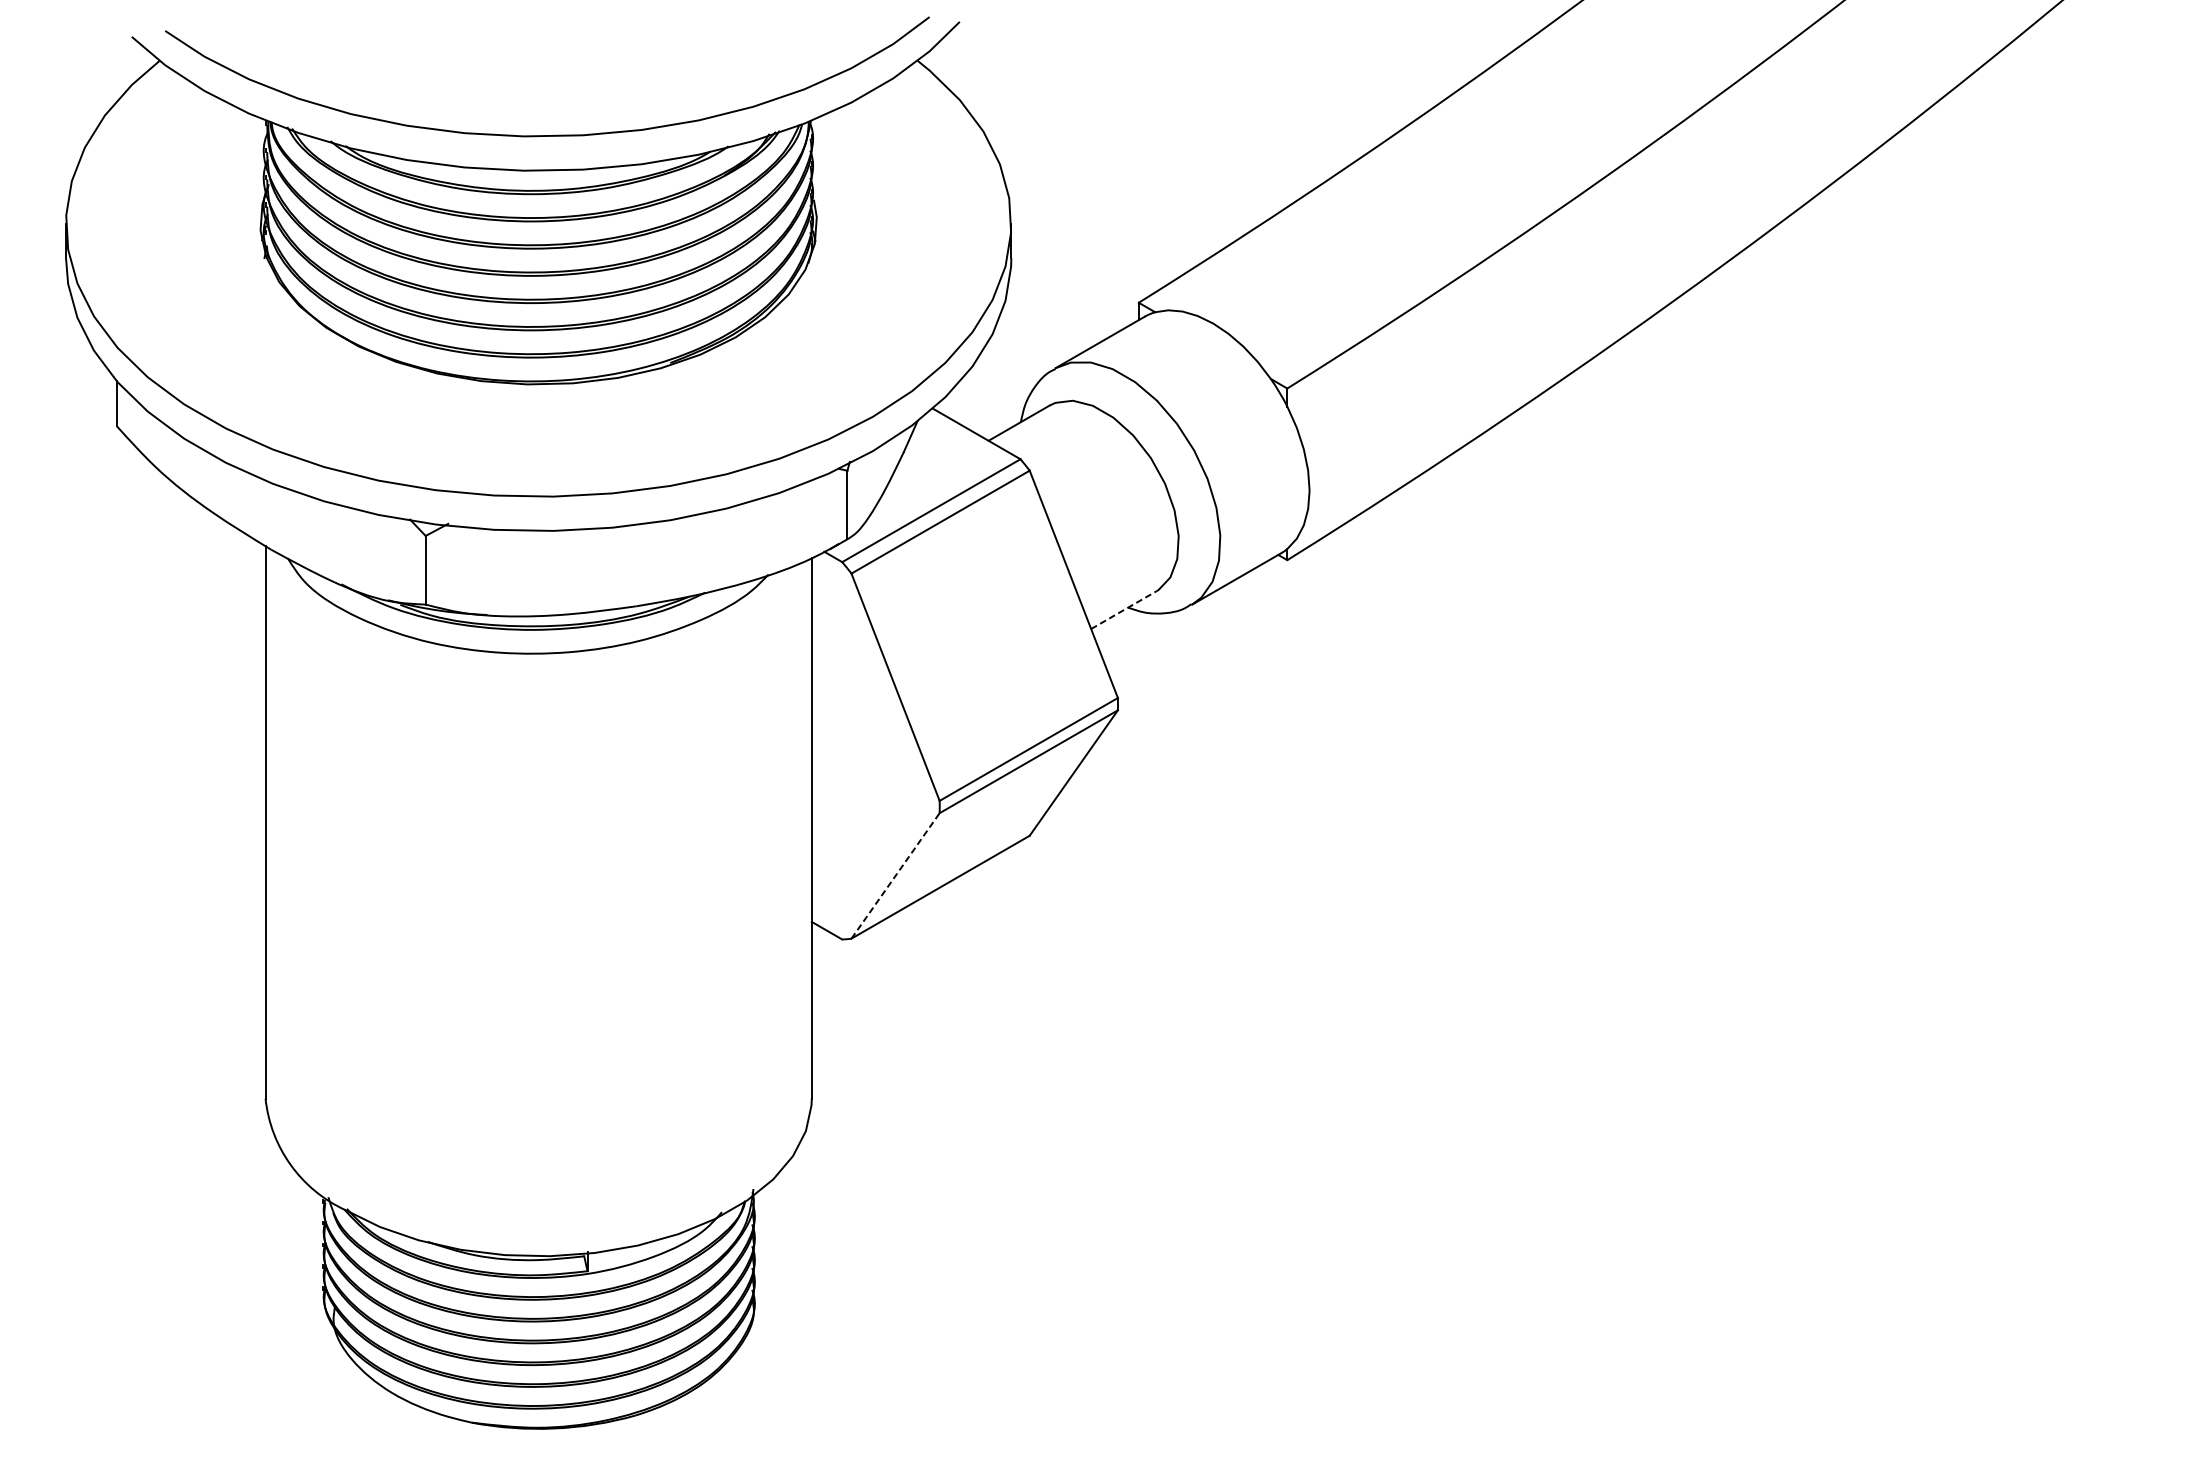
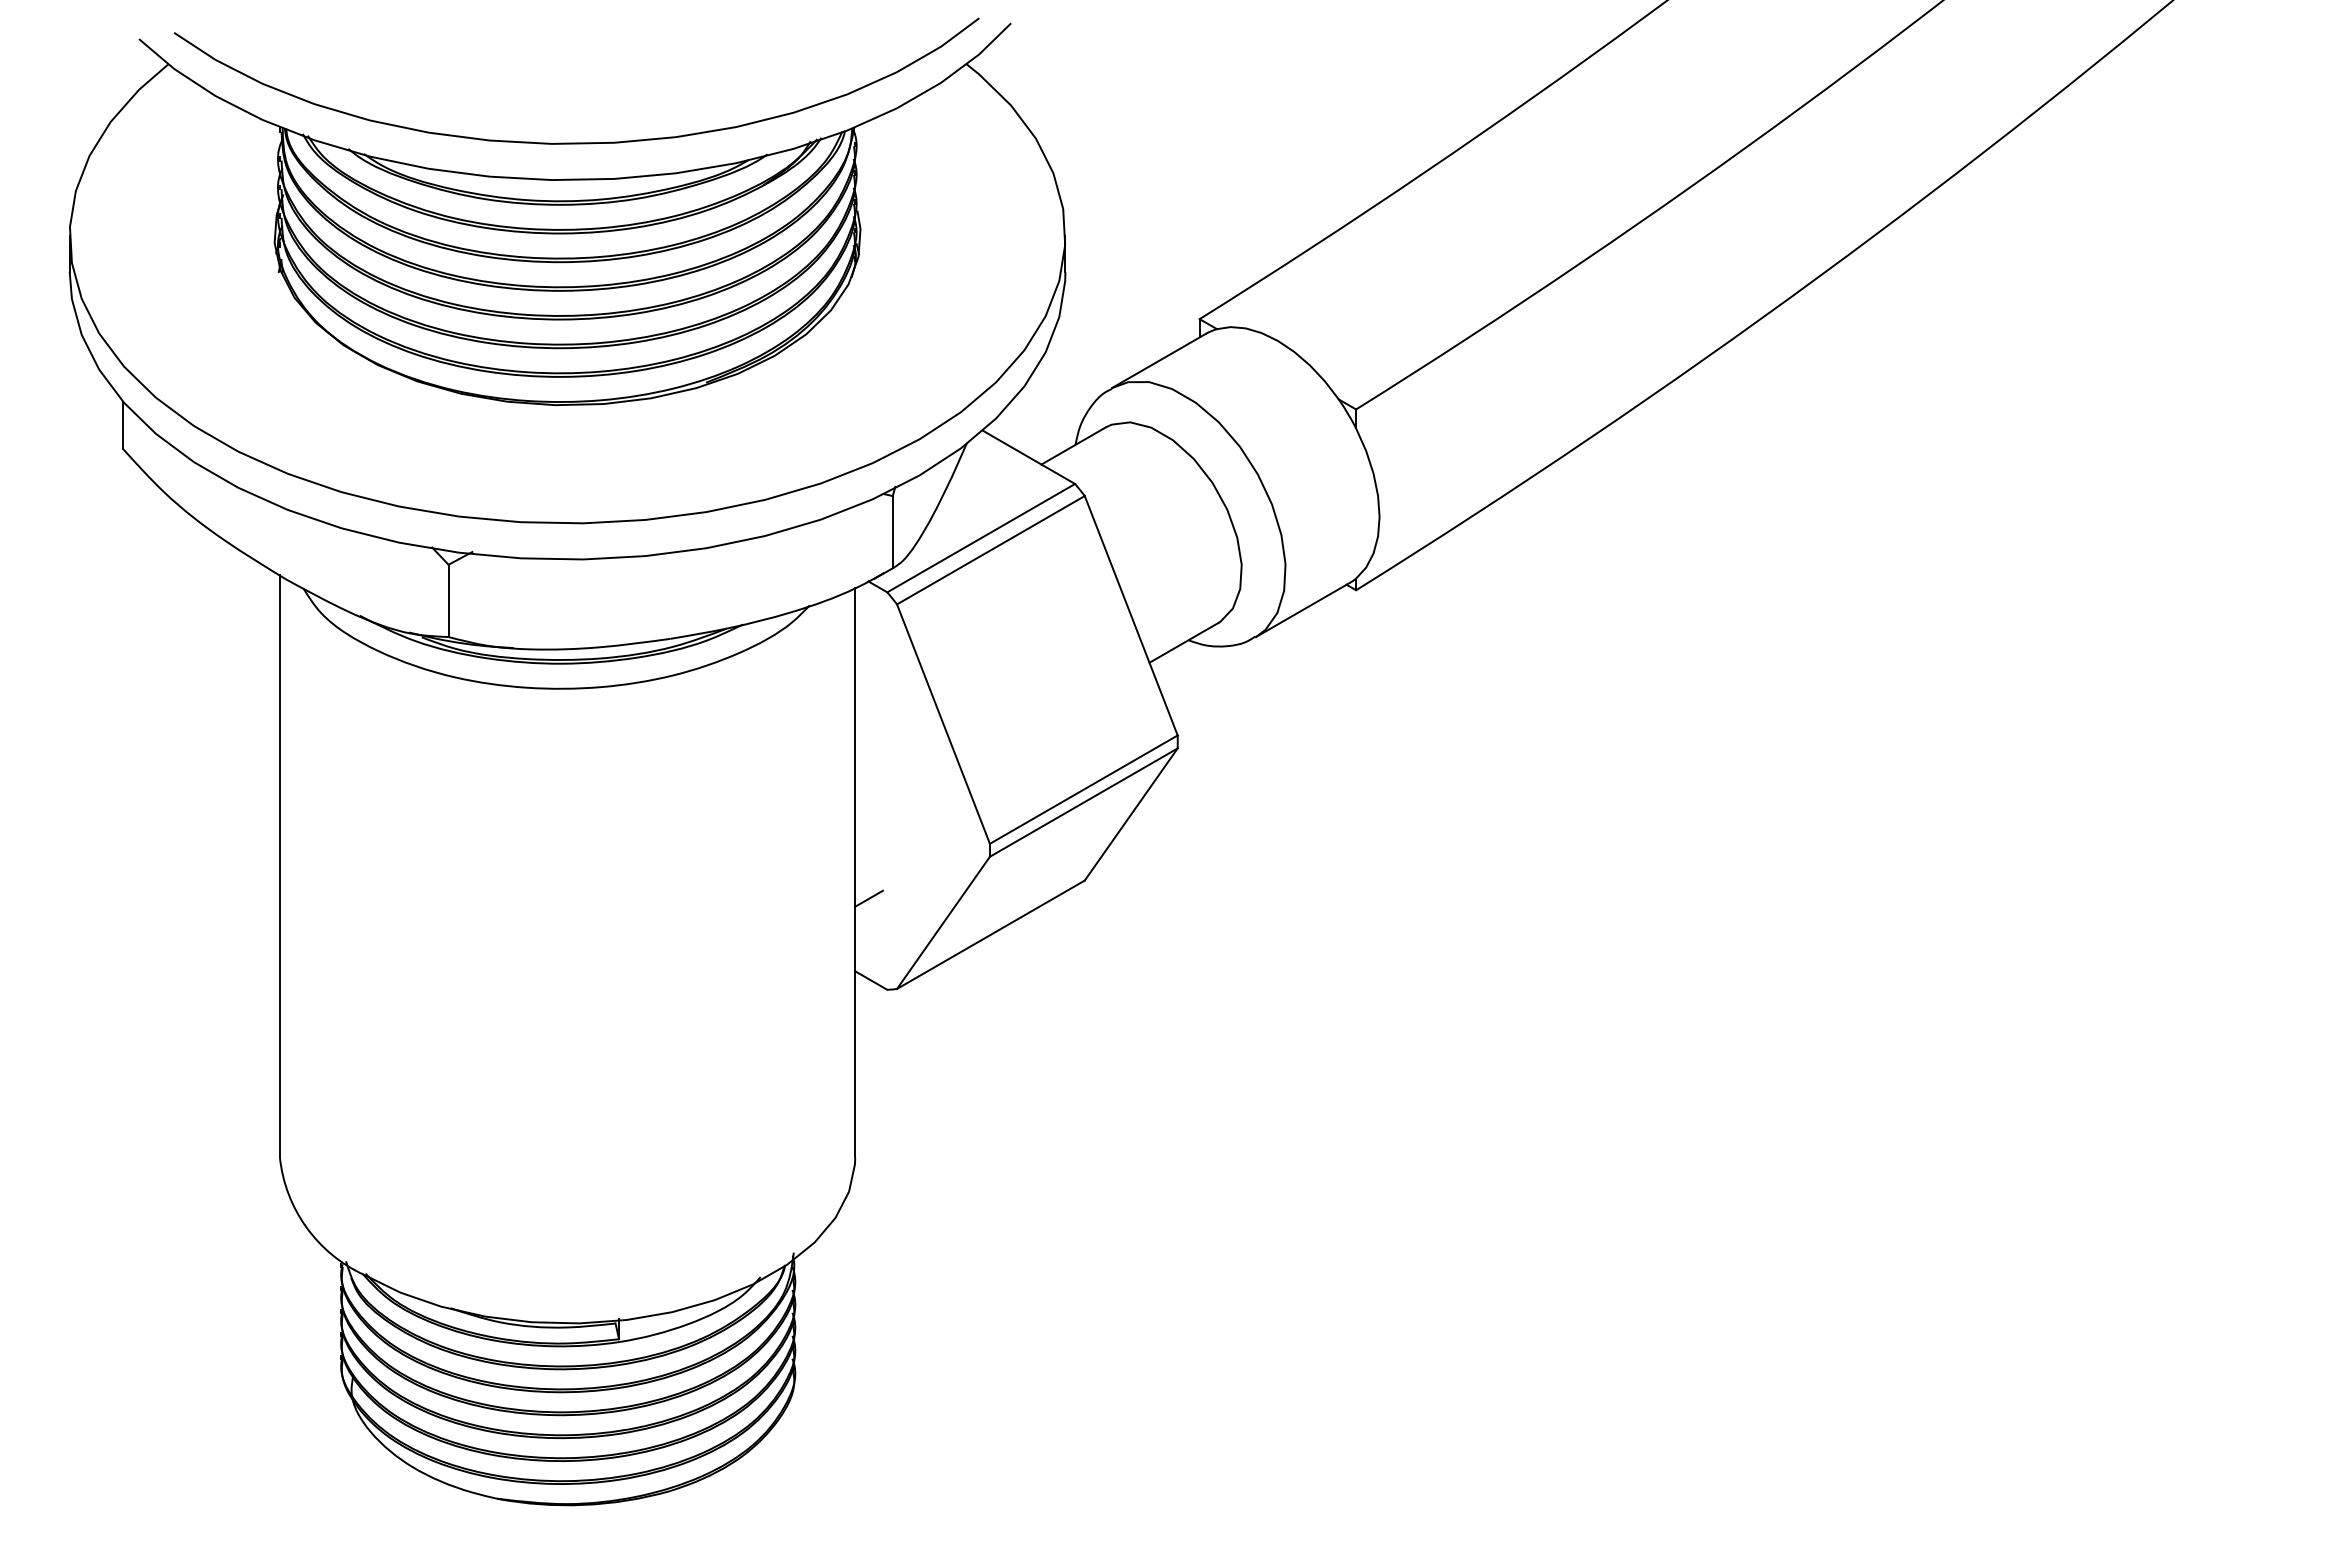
line: (1124, 609) -> (1184, 642), dashed -> solid
line: (824, 852) -> (868, 898), added
line: (895, 875) -> (943, 922), dashed -> solid

